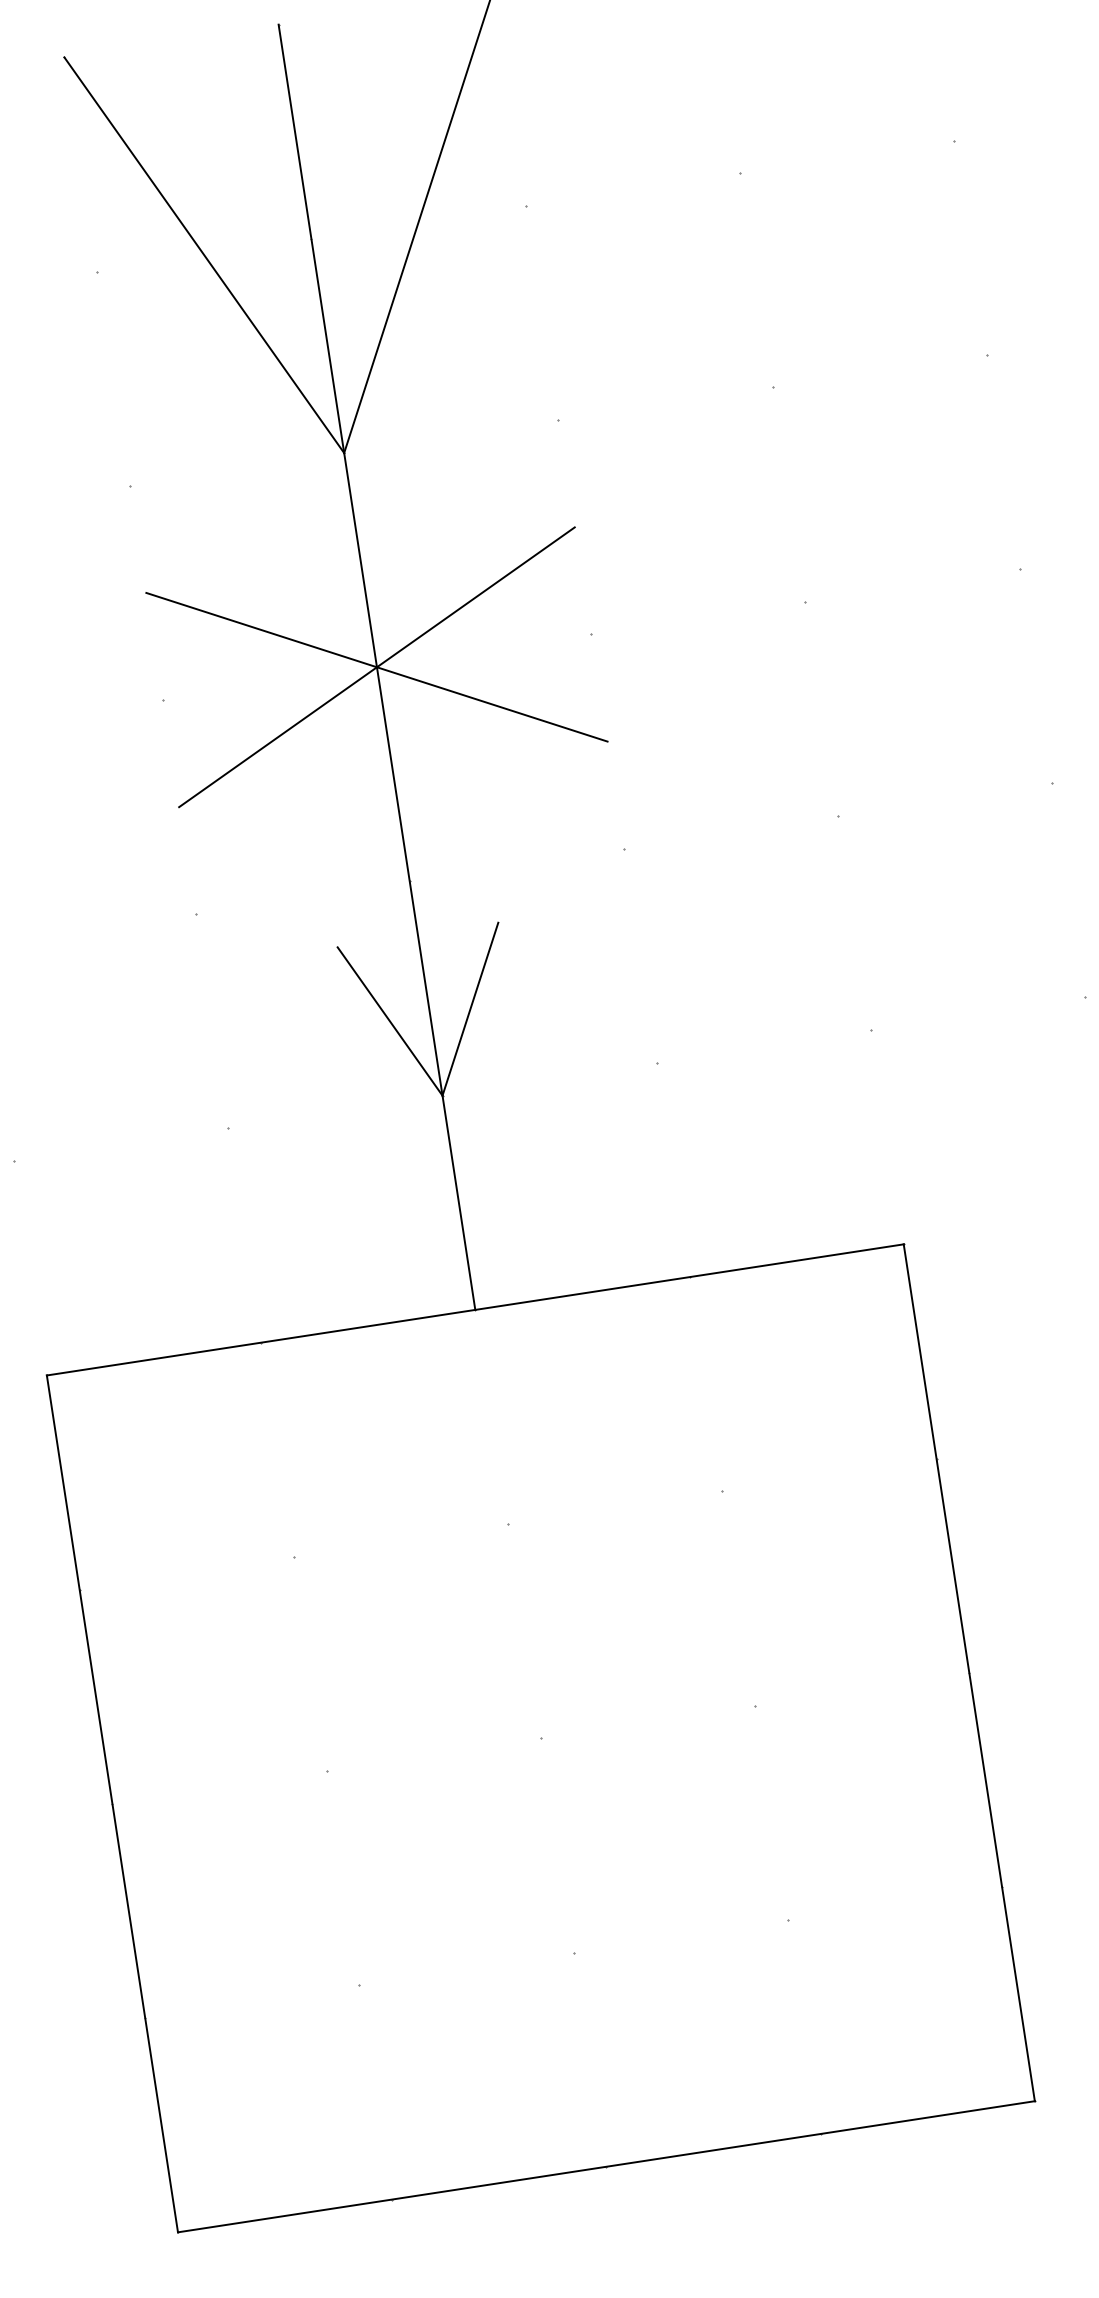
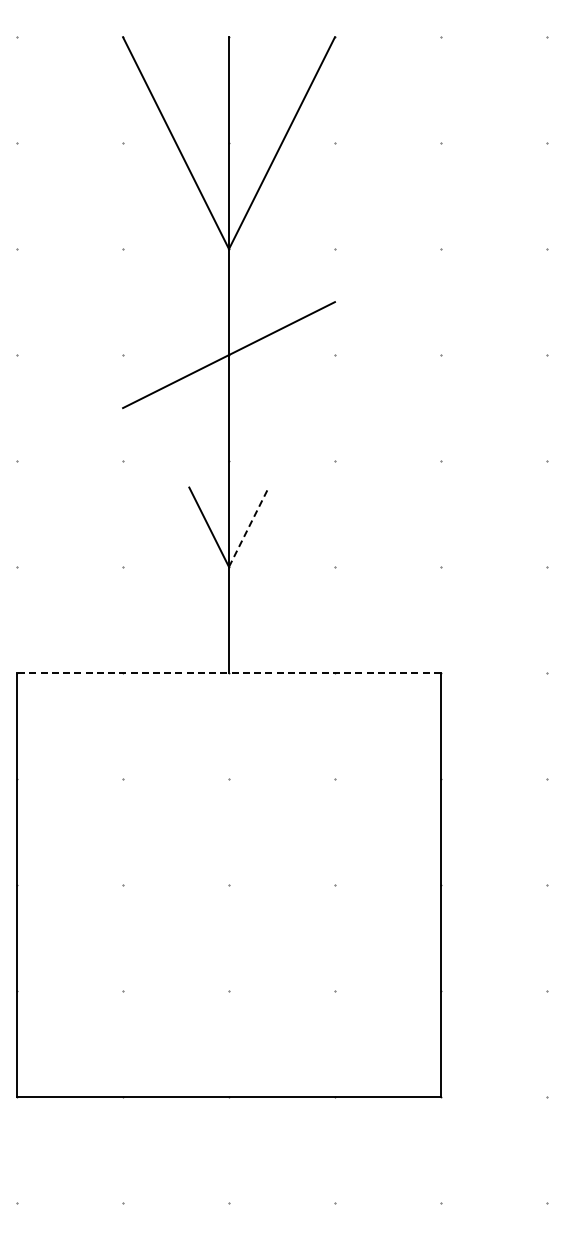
line: (376, 668) -> (228, 355), removed
line: (471, 1007) -> (249, 526), solid -> dashed
line: (476, 1308) -> (229, 672), solid -> dashed

